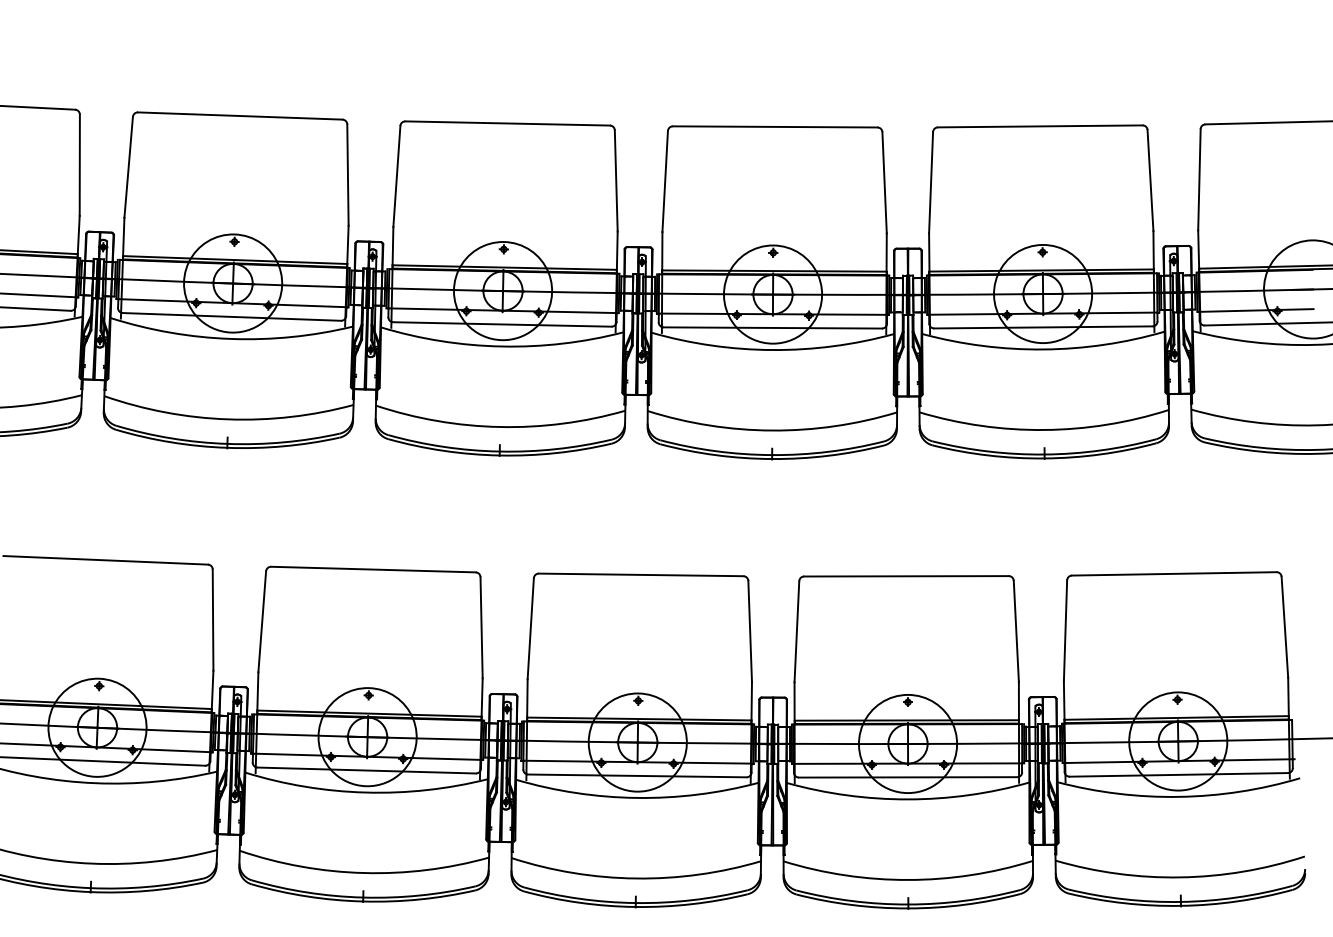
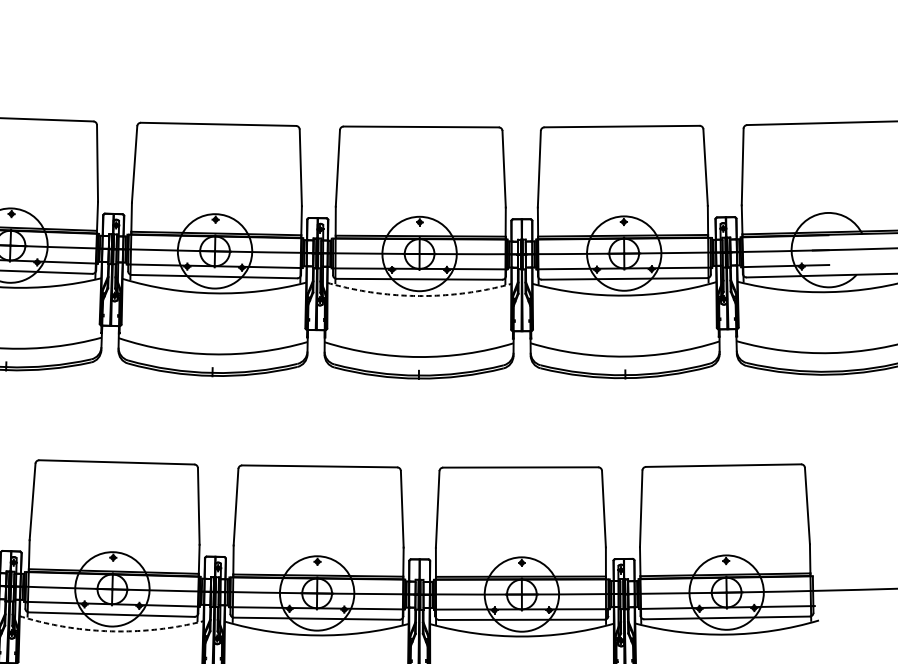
arc: (772, 350) -> (419, 296), solid -> dashed
arc: (366, 792) -> (111, 631), solid -> dashed

